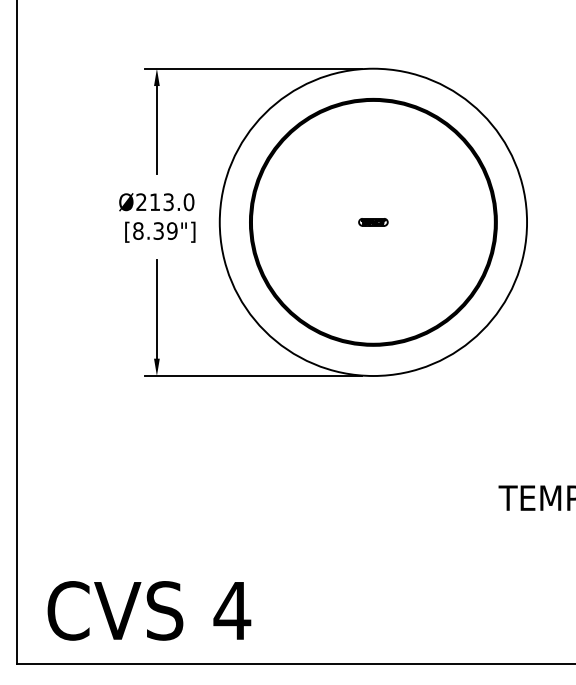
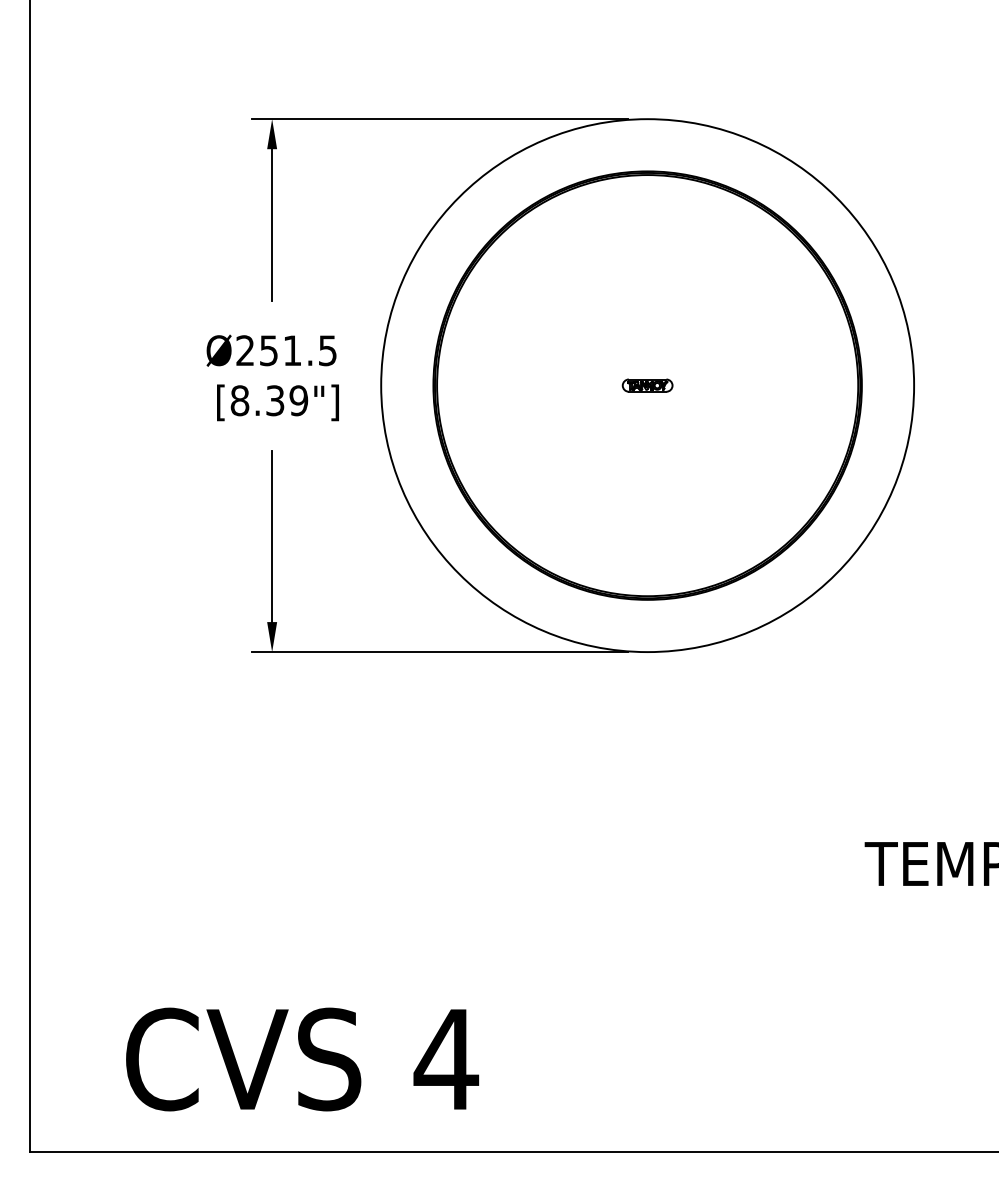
text: (172, 202) -> (299, 351), Ø213.0 -> Ø251.5
text: (149, 610) -> (302, 1058), moved

